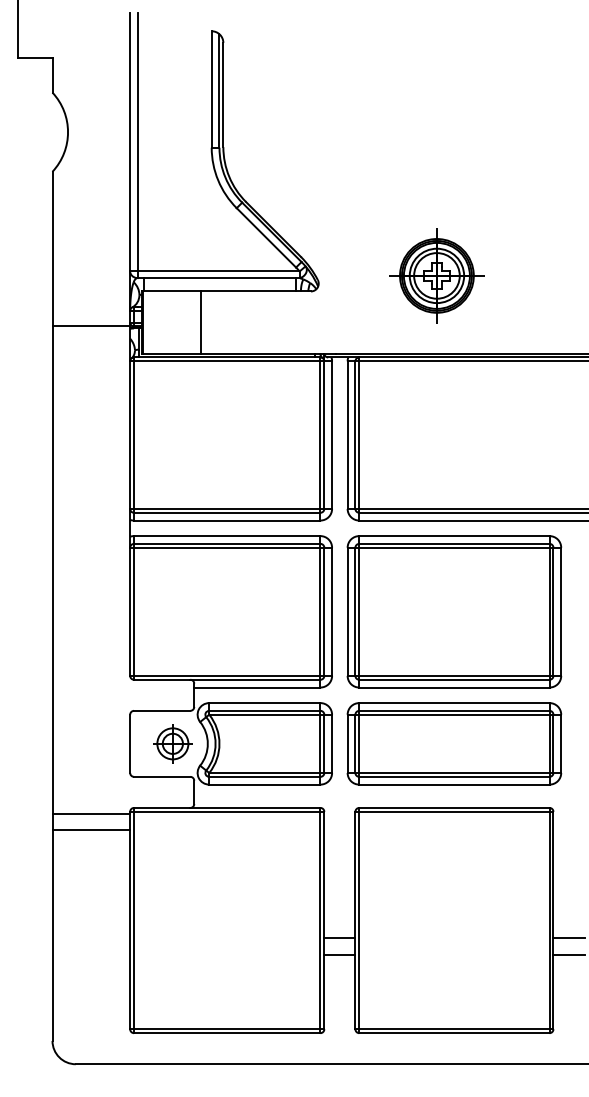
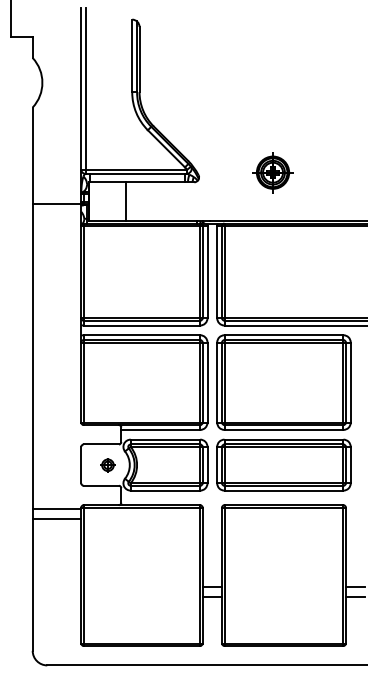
part: (436, 275) -> (272, 172), size x0.7
part: (172, 744) -> (107, 465), size x0.6

